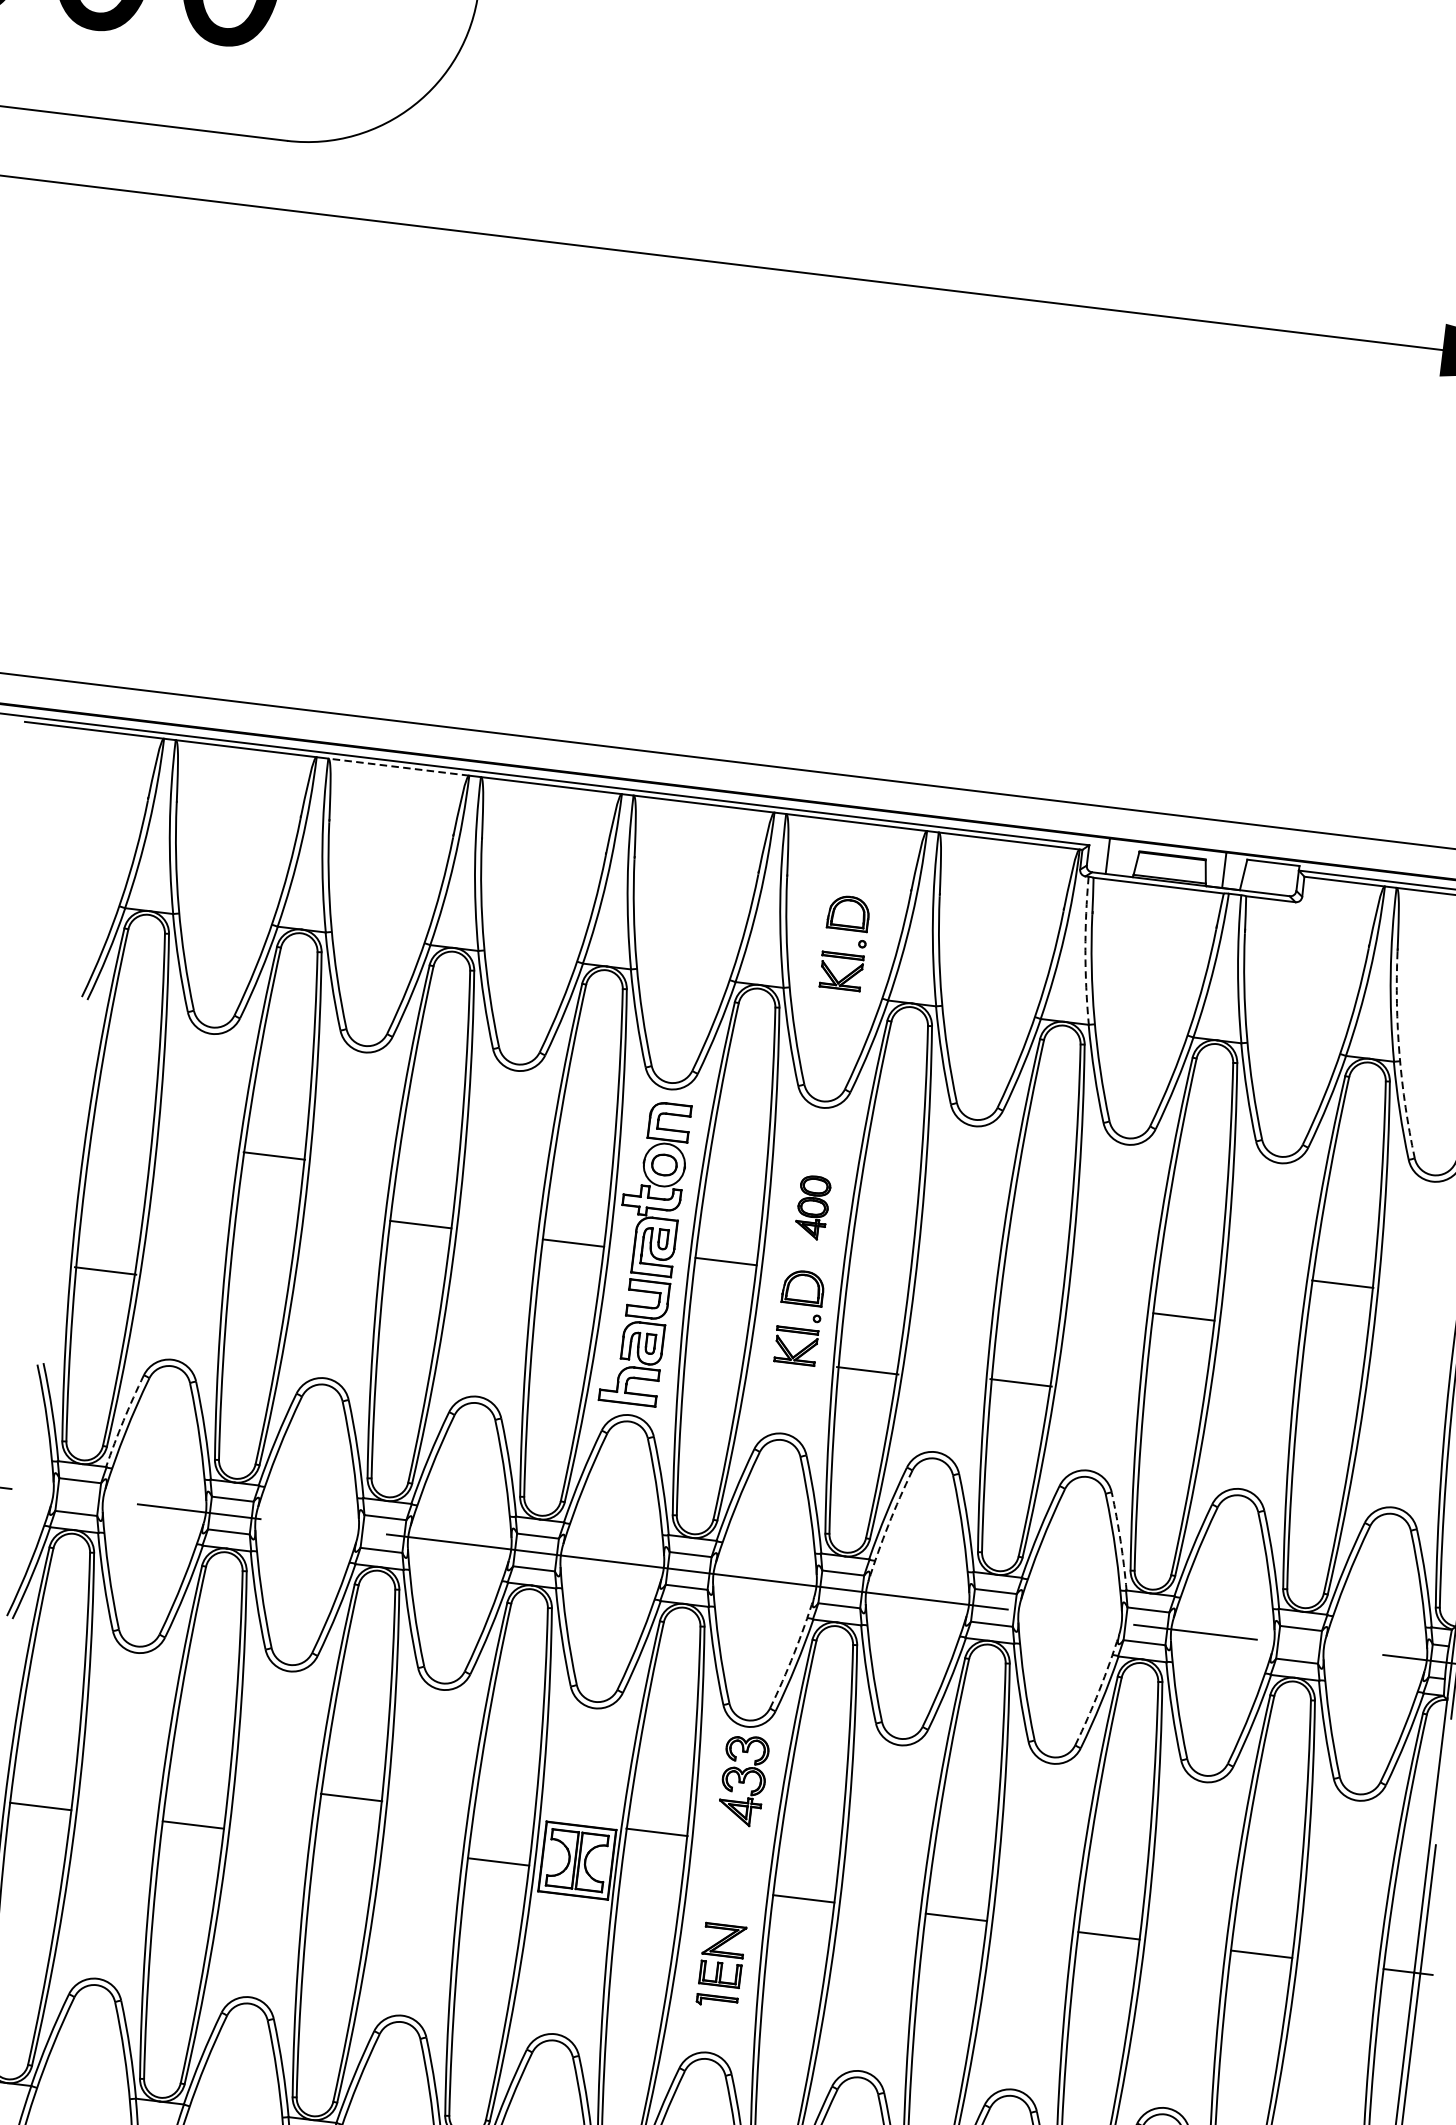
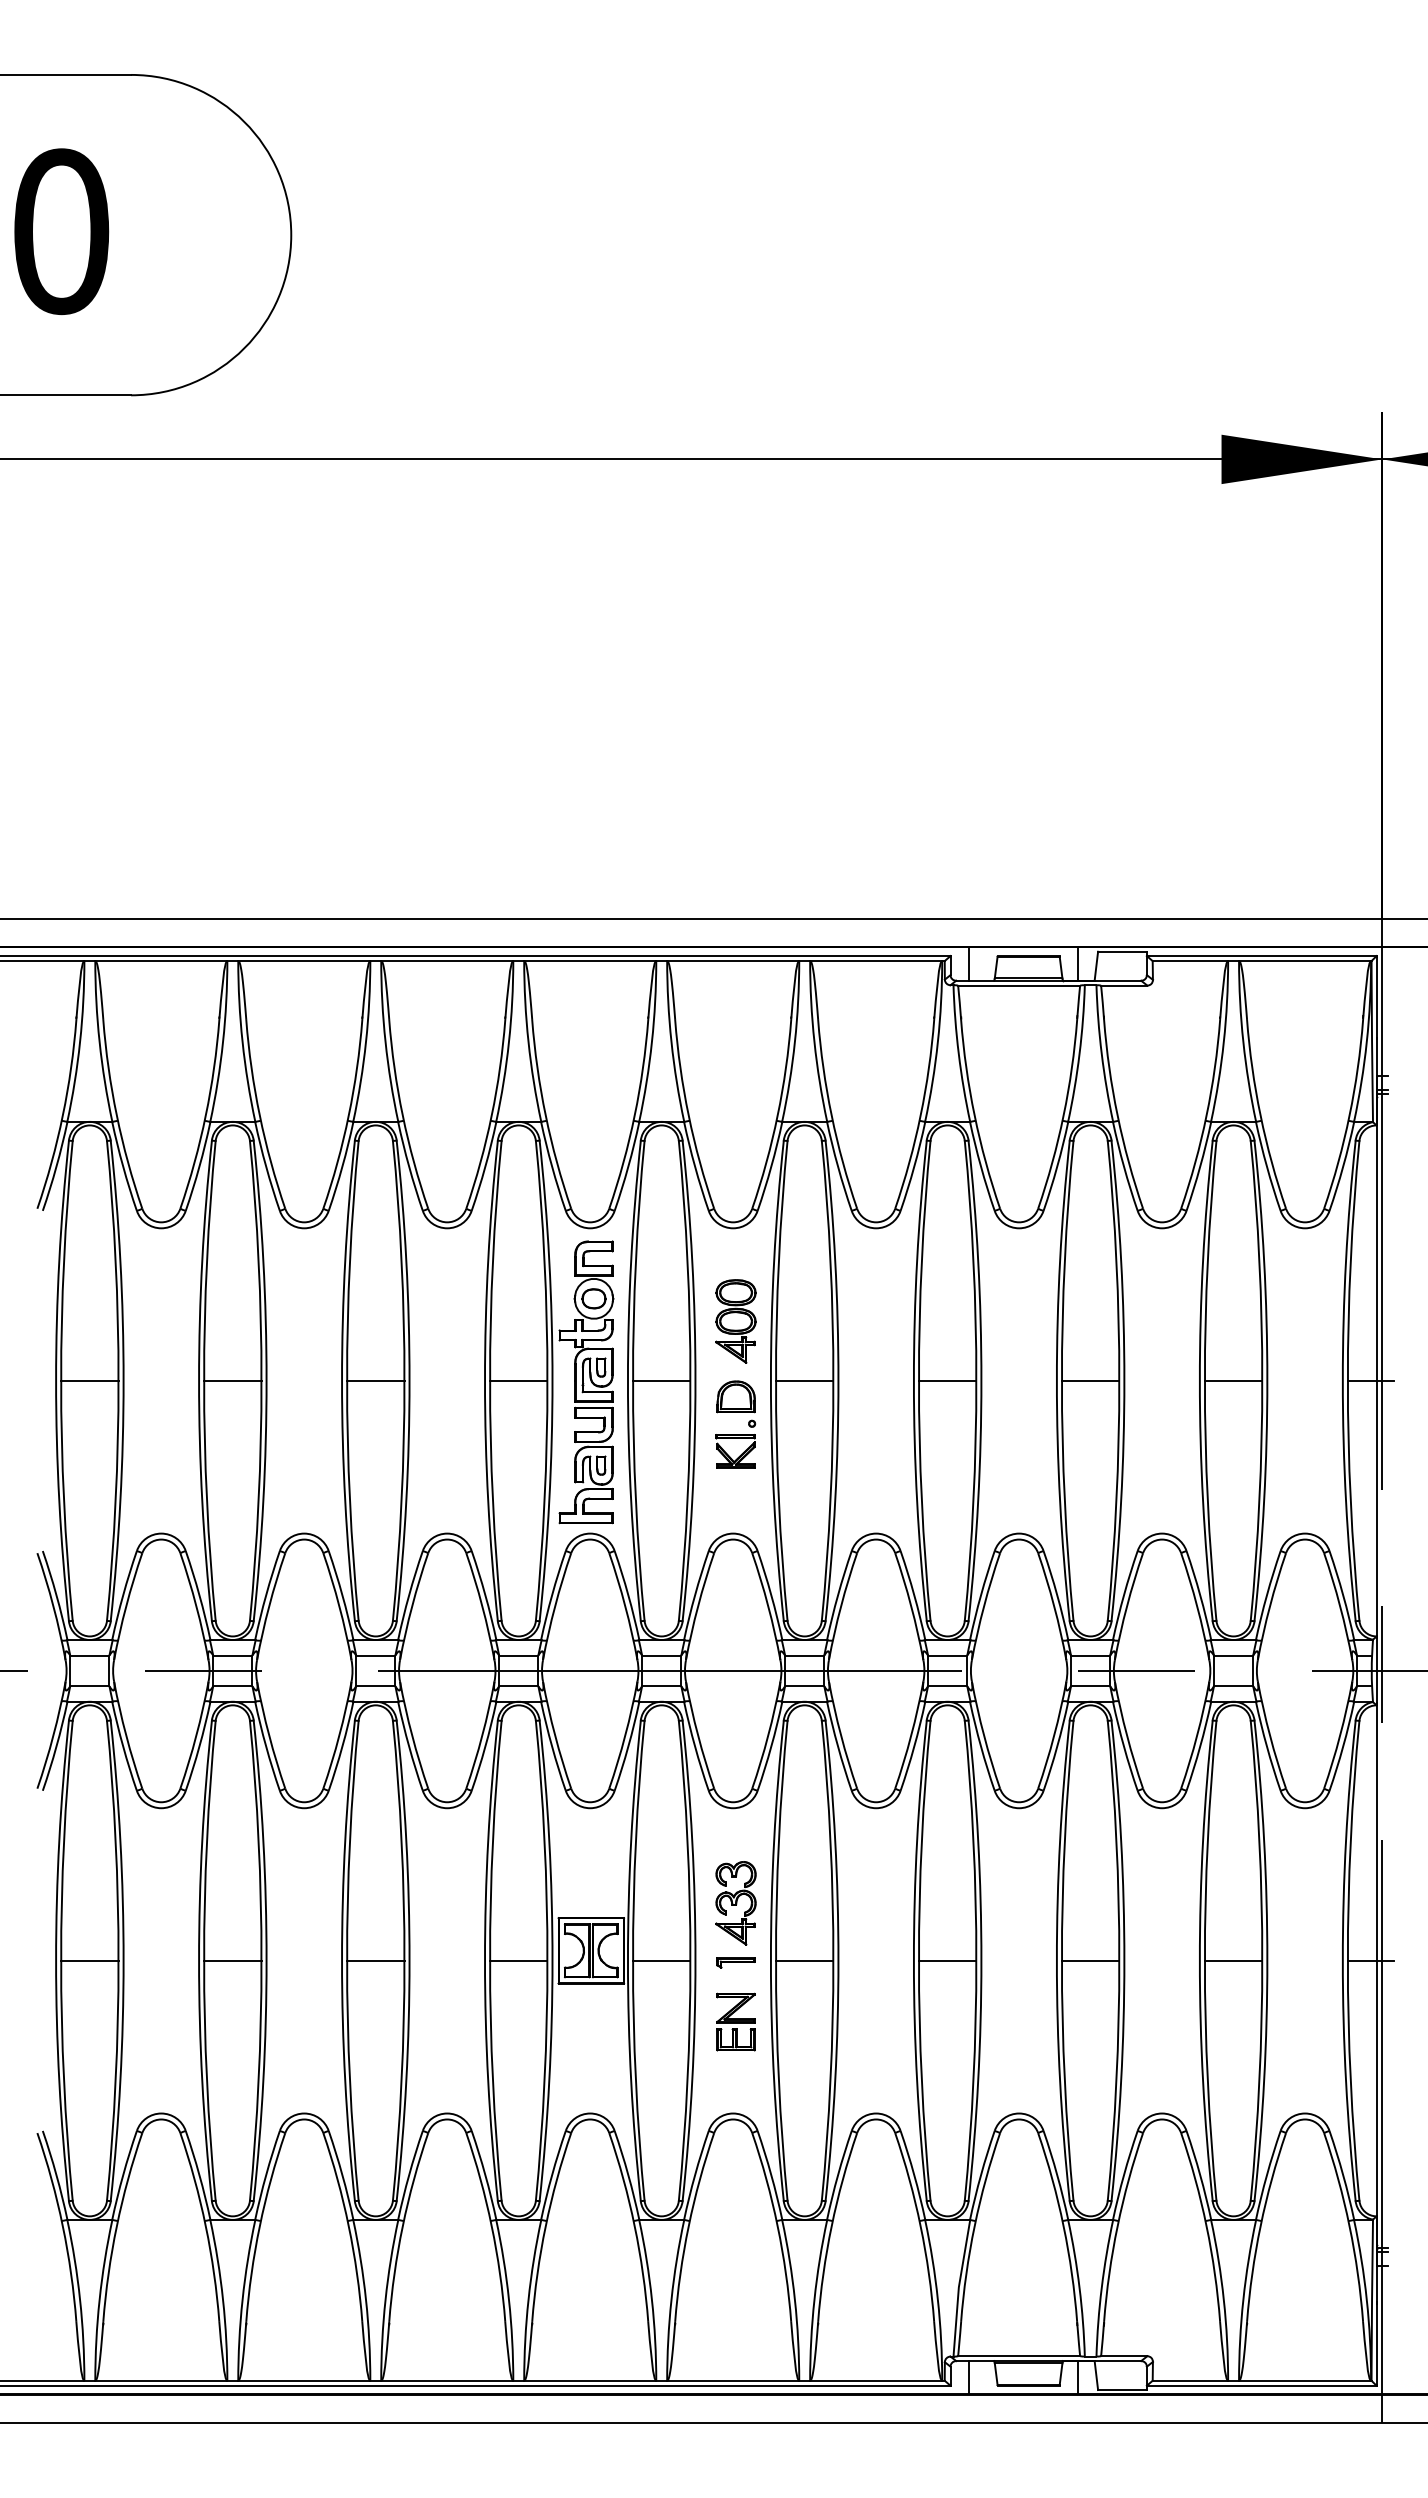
line: (397, 767) -> (303, 961), dashed -> solid
arc: (1085, 950) -> (958, 1053), dashed -> solid
part: (843, 953) -> (735, 1083), removed
arc: (1399, 1055) -> (1260, 1115), dashed -> solid
line: (273, 1156) -> (232, 1381), moved
part: (812, 1207) -> (735, 1321), size x1.43
line: (105, 1271) -> (89, 1381), moved
line: (1342, 1284) -> (1233, 1381), moved
line: (867, 1371) -> (804, 1381), moved
line: (1020, 1383) -> (947, 1381), moved
arc: (123, 1420) -> (123, 1595), dashed -> solid
arc: (888, 1525) -> (841, 1606), dashed -> solid
arc: (1120, 1541) -> (1057, 1595), dashed -> solid
arc: (794, 1653) -> (768, 1735), dashed -> solid
arc: (1099, 1690) -> (1054, 1735), dashed -> solid
part: (743, 1780) -> (735, 1903), moved
line: (351, 1797) -> (375, 1960), moved
line: (656, 1832) -> (661, 1960), moved
part: (716, 2000) -> (735, 1962), moved

